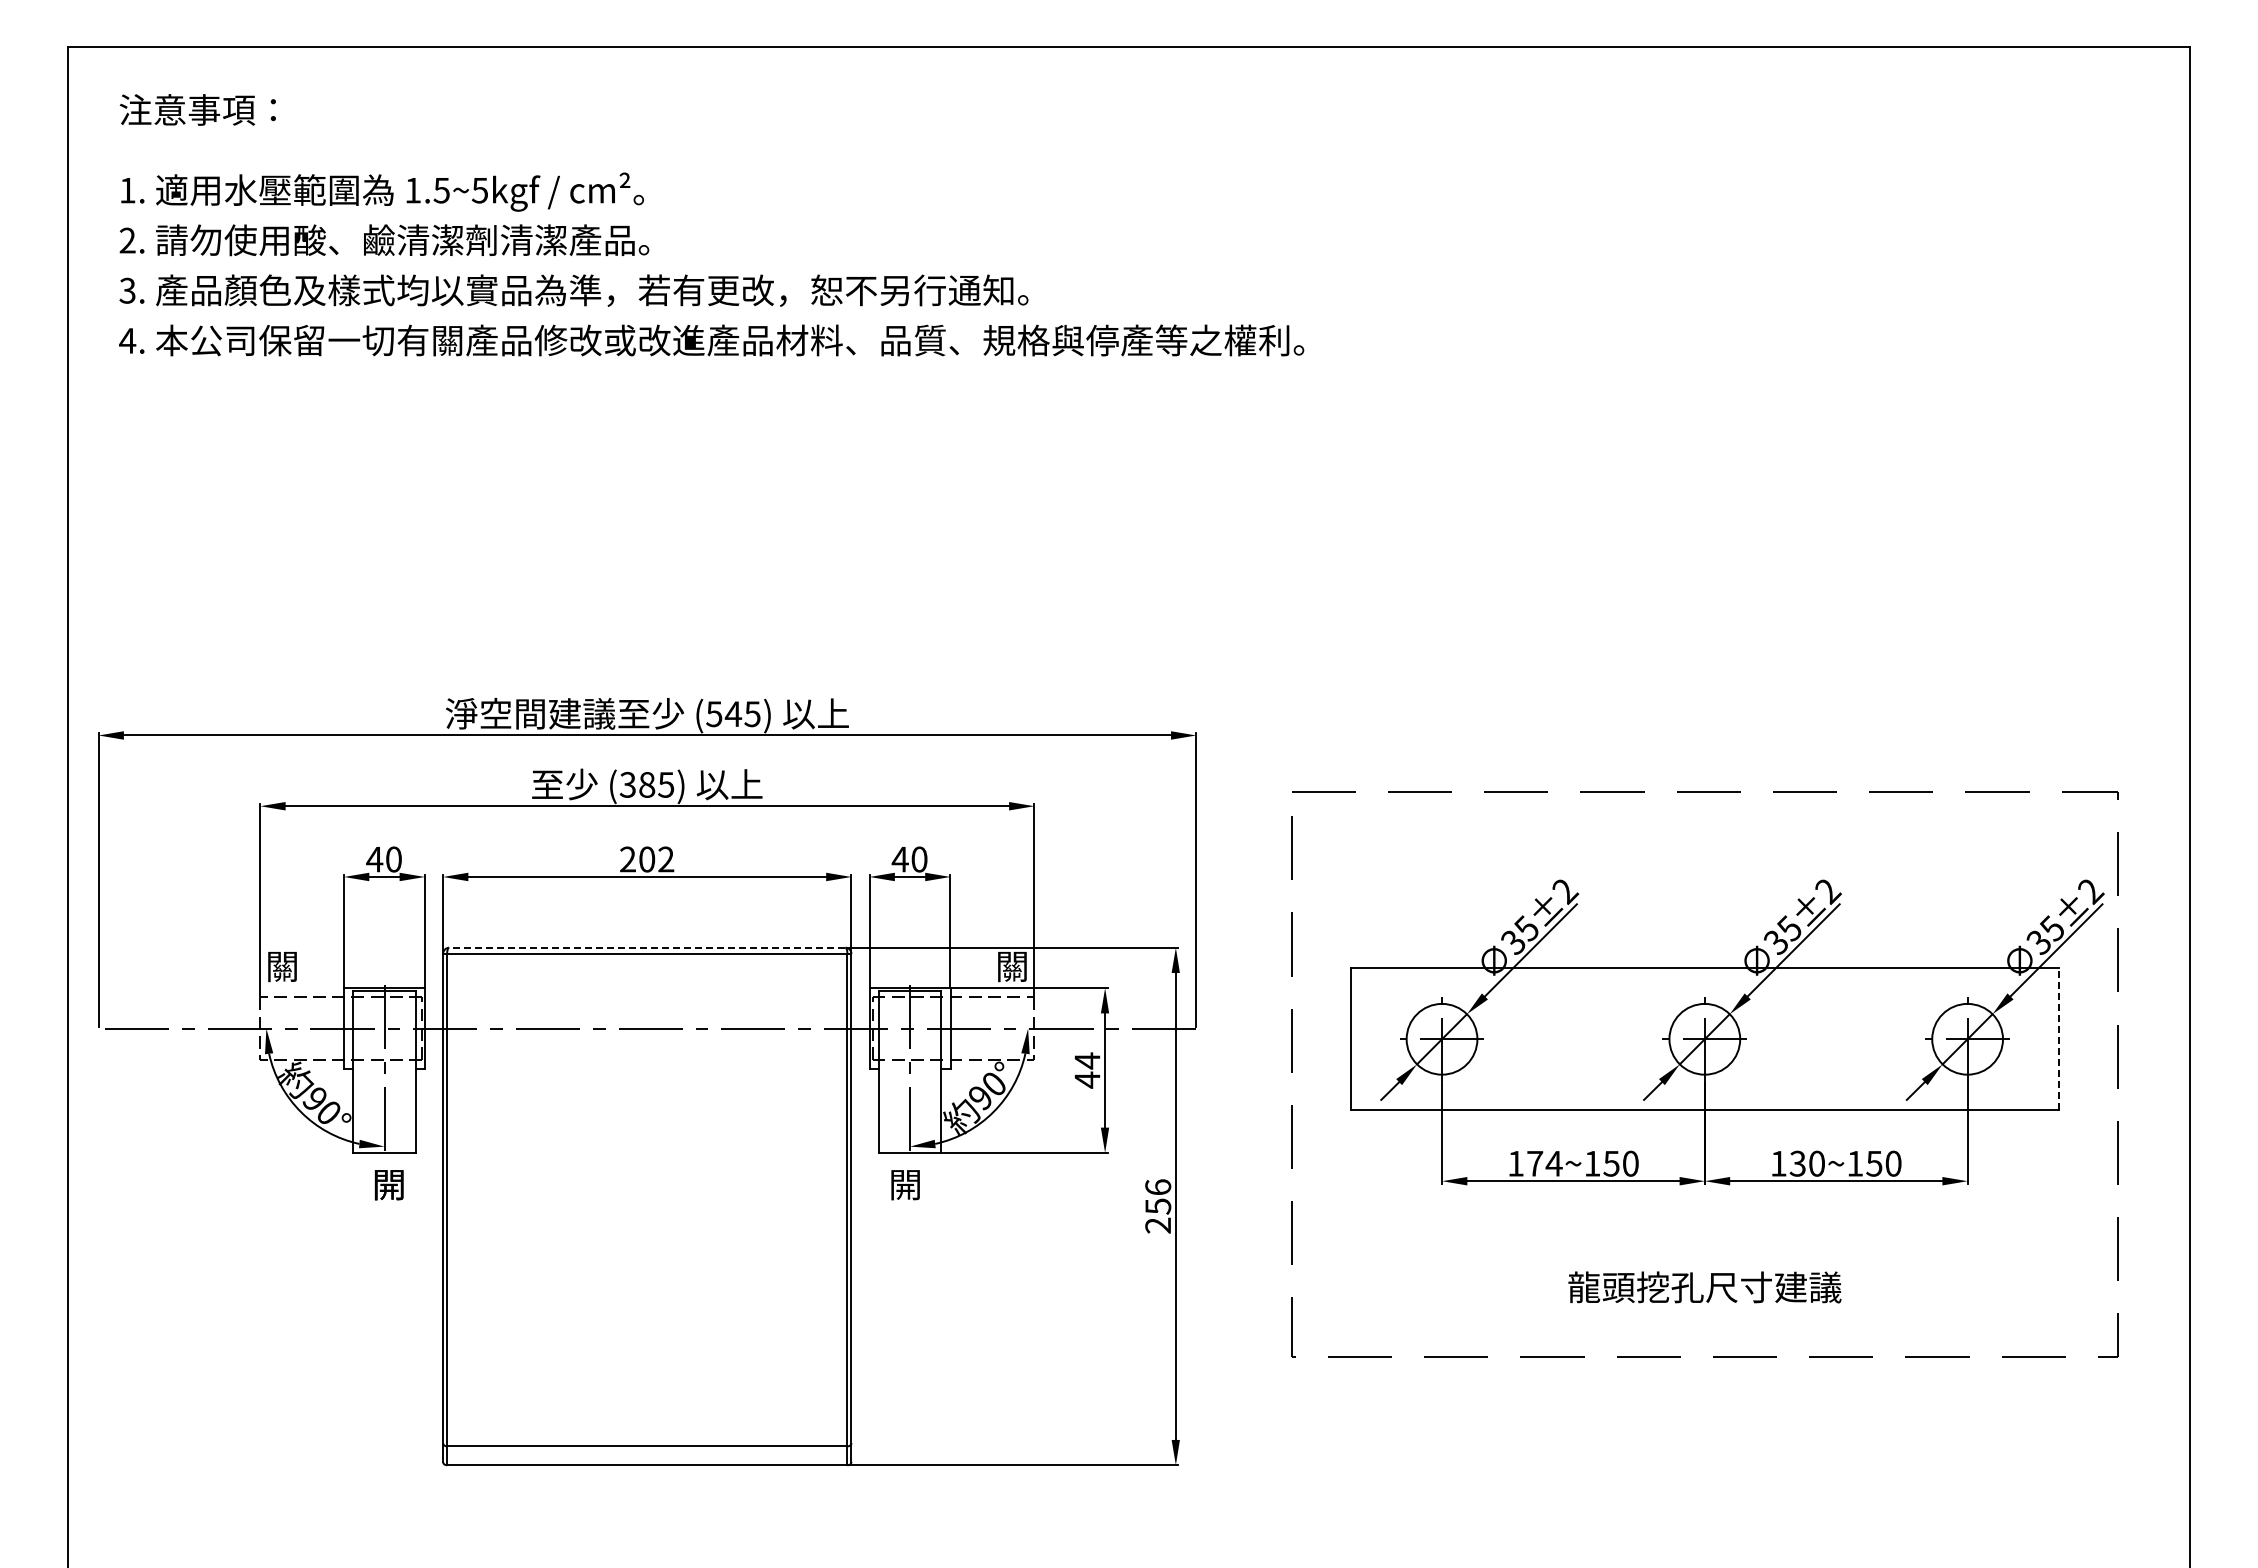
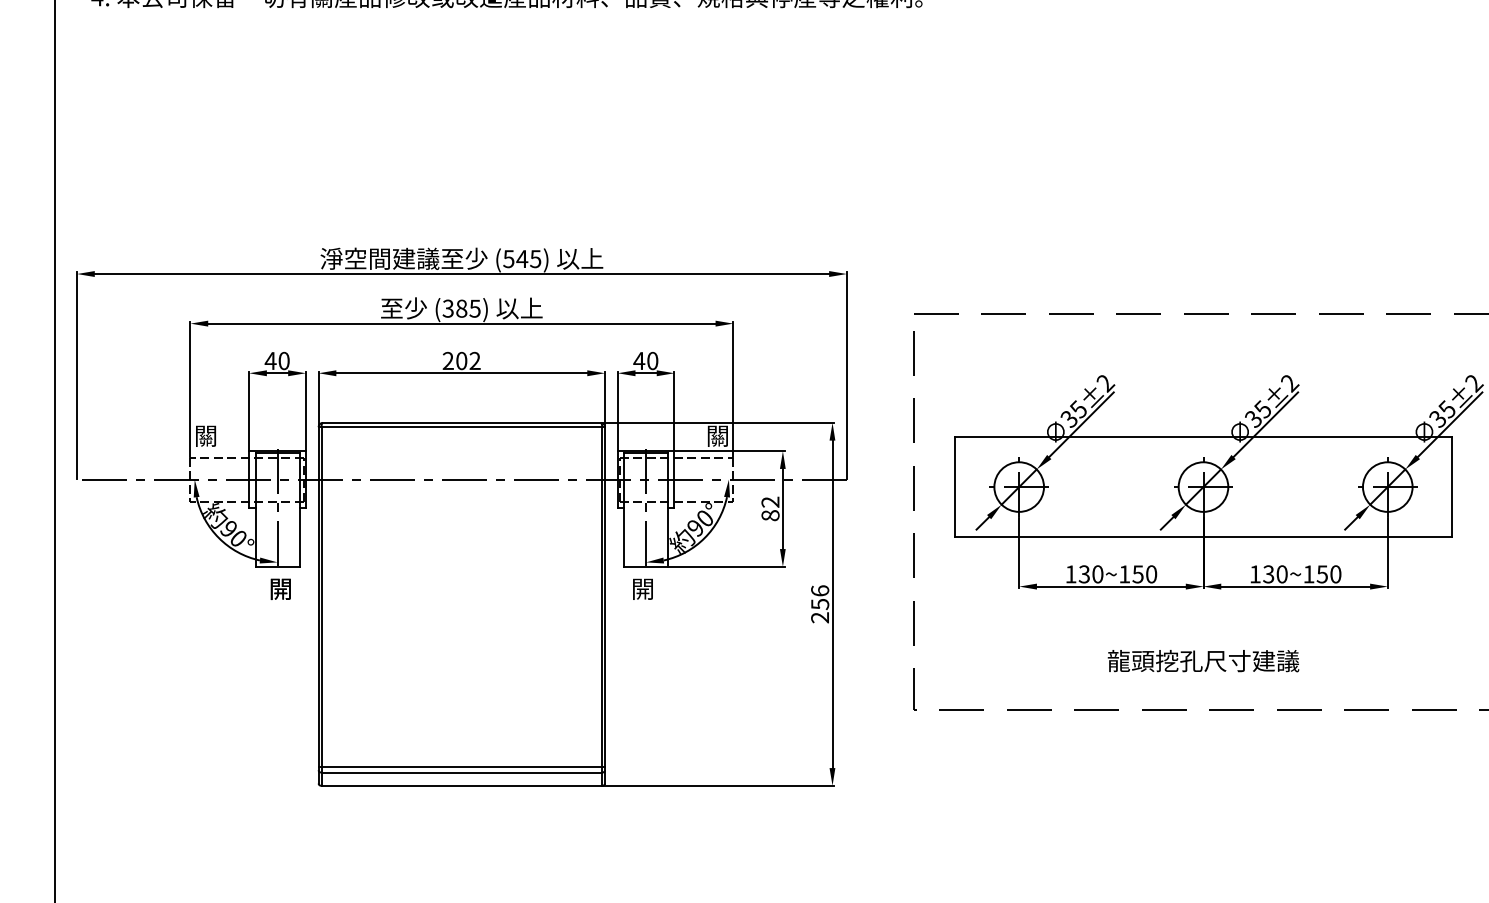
line: (646, 947) -> (461, 422), dashed -> solid
line: (2058, 1038) -> (1451, 486), dashed -> solid
text: (1087, 1070) -> (770, 508), 44 -> 82
text: (1544, 1163) -> (1091, 574), 174~150 -> 130~150
line: (647, 1438) -> (461, 767), added

